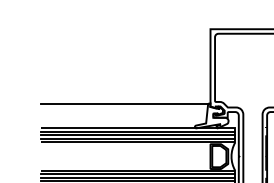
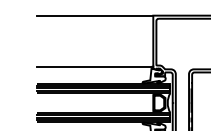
line: (124, 29) -> (94, 15), added

